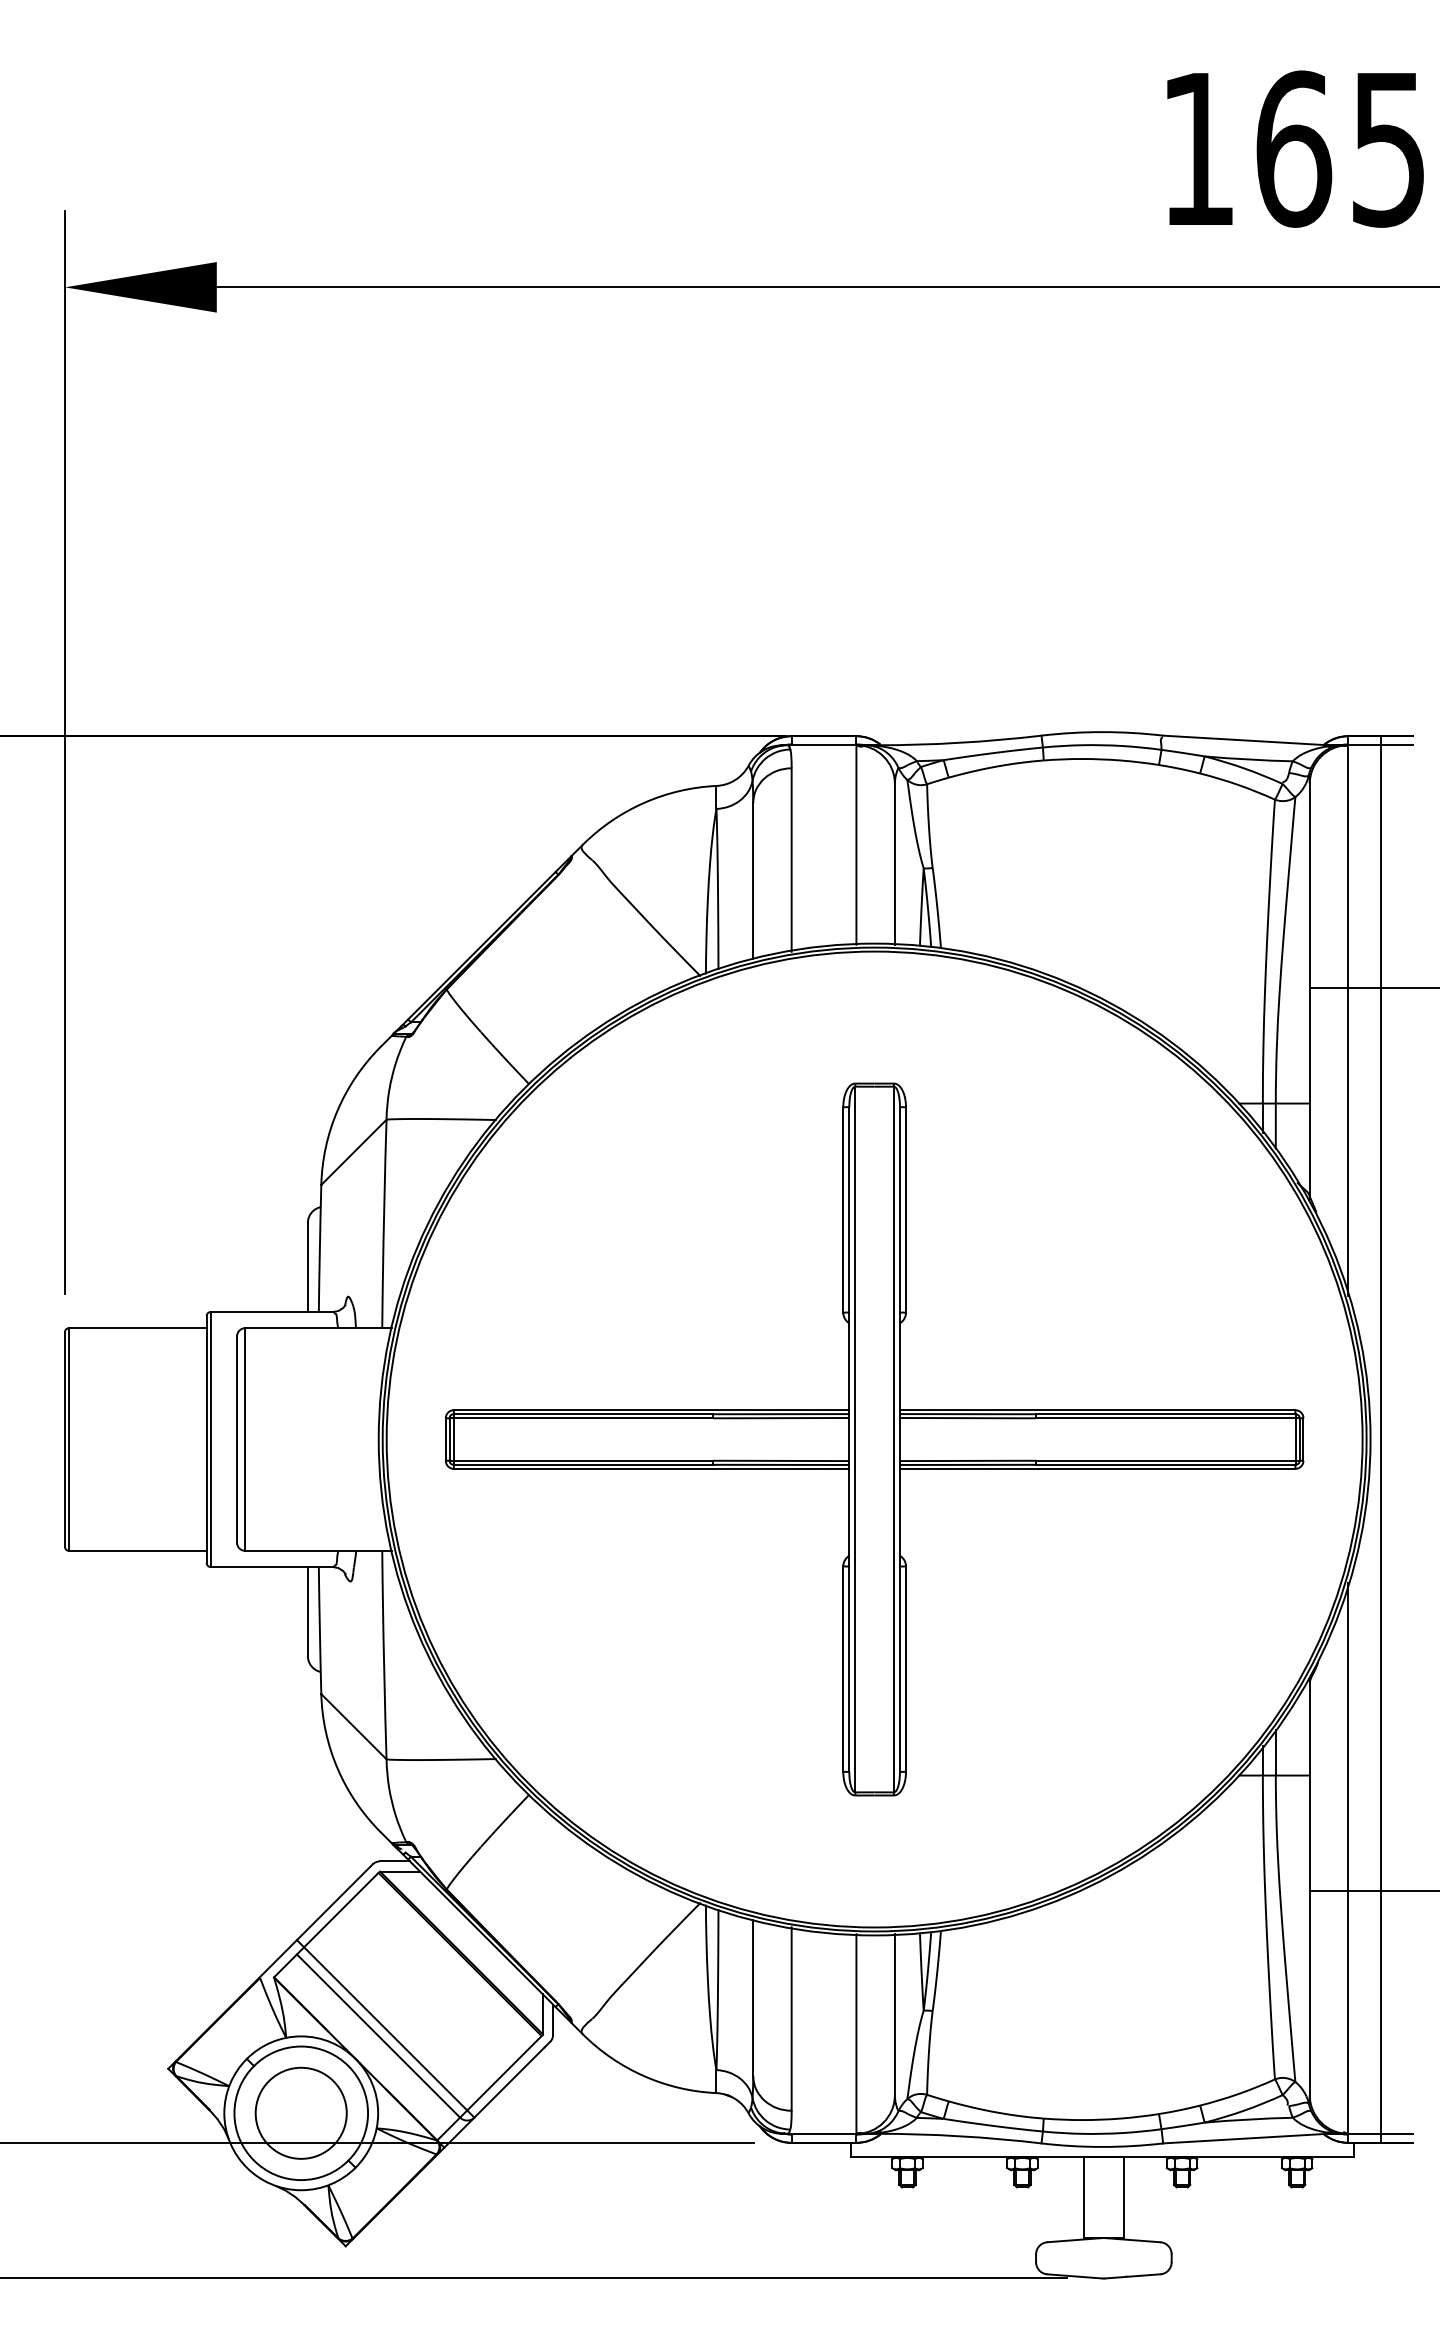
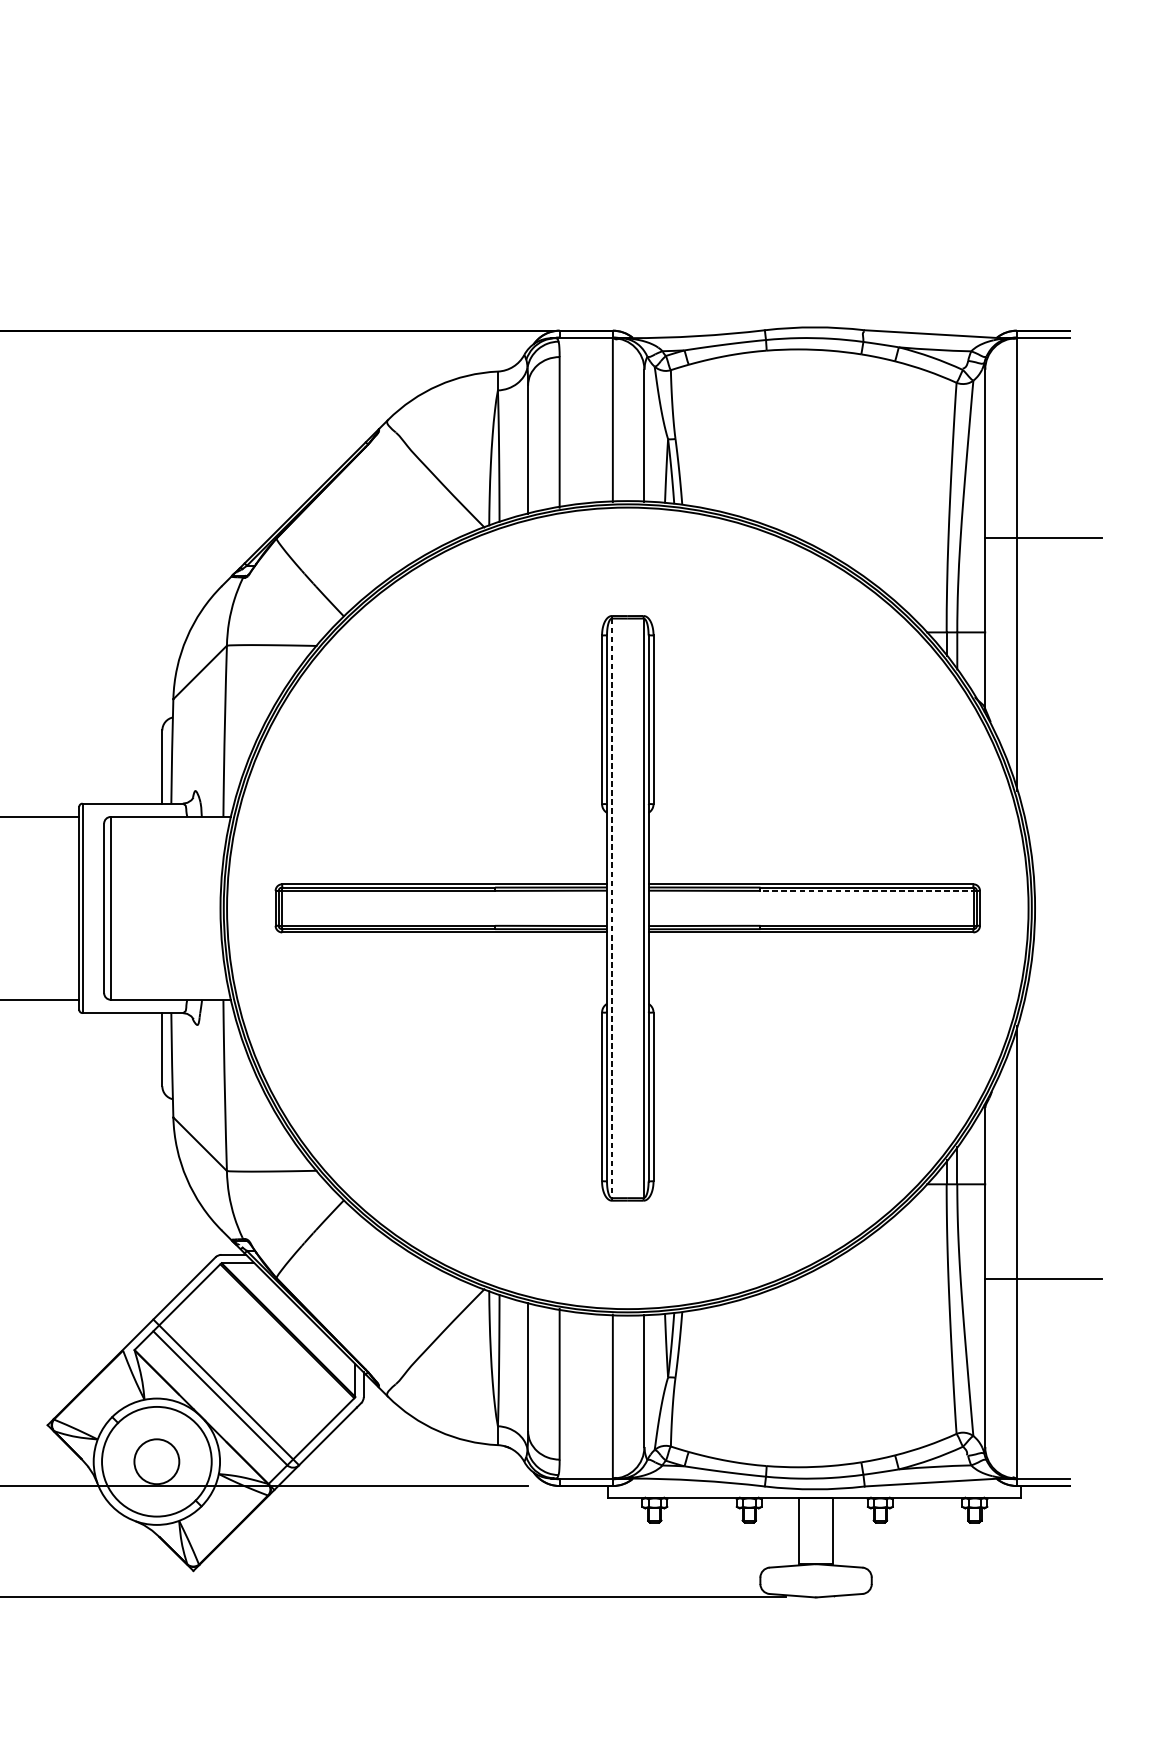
line: (1167, 1418) -> (868, 891), solid -> dashed
line: (855, 1439) -> (612, 908), solid -> dashed
line: (1380, 1439) -> (1043, 908), removed
circle: (300, 2112) -> (156, 1461), size x0.6

